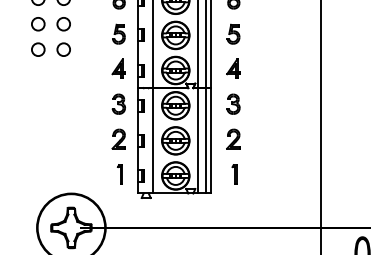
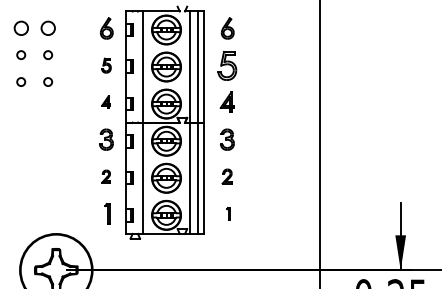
circle: (37, 23) -> (20, 54), size x0.6
circle: (63, 23) -> (47, 54), size x0.6
part: (118, 33) -> (106, 65), size x0.7
part: (233, 33) -> (227, 65), size x1.4
circle: (37, 49) -> (20, 81), size x0.6
circle: (63, 49) -> (47, 81), size x0.6
part: (117, 68) -> (105, 101), size x0.6
part: (117, 139) -> (105, 176), size x0.6
part: (232, 139) -> (226, 176), size x0.7
part: (234, 174) -> (228, 213), size x0.6

